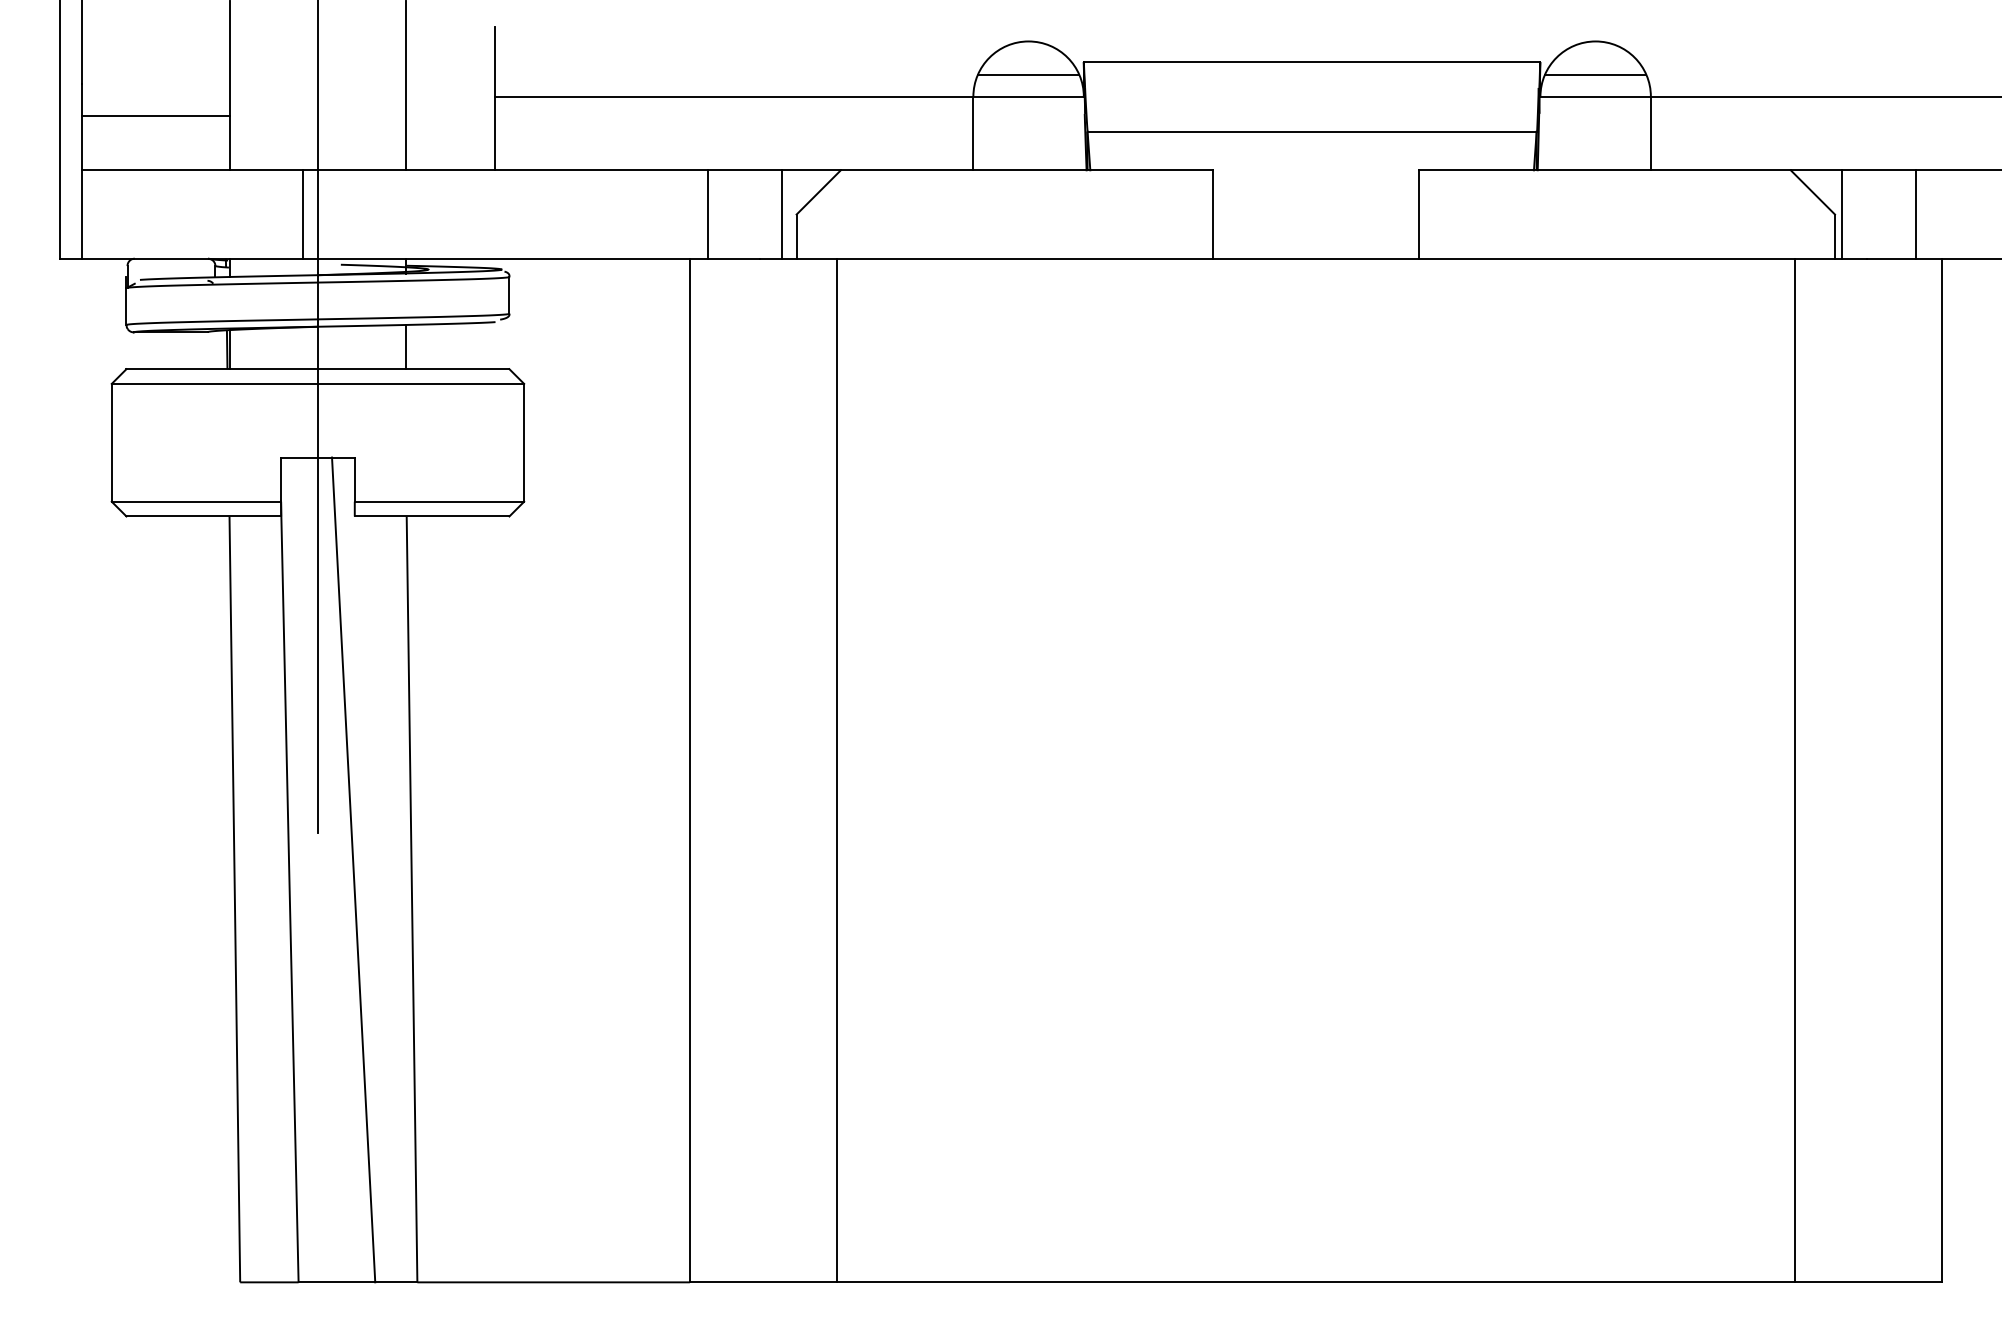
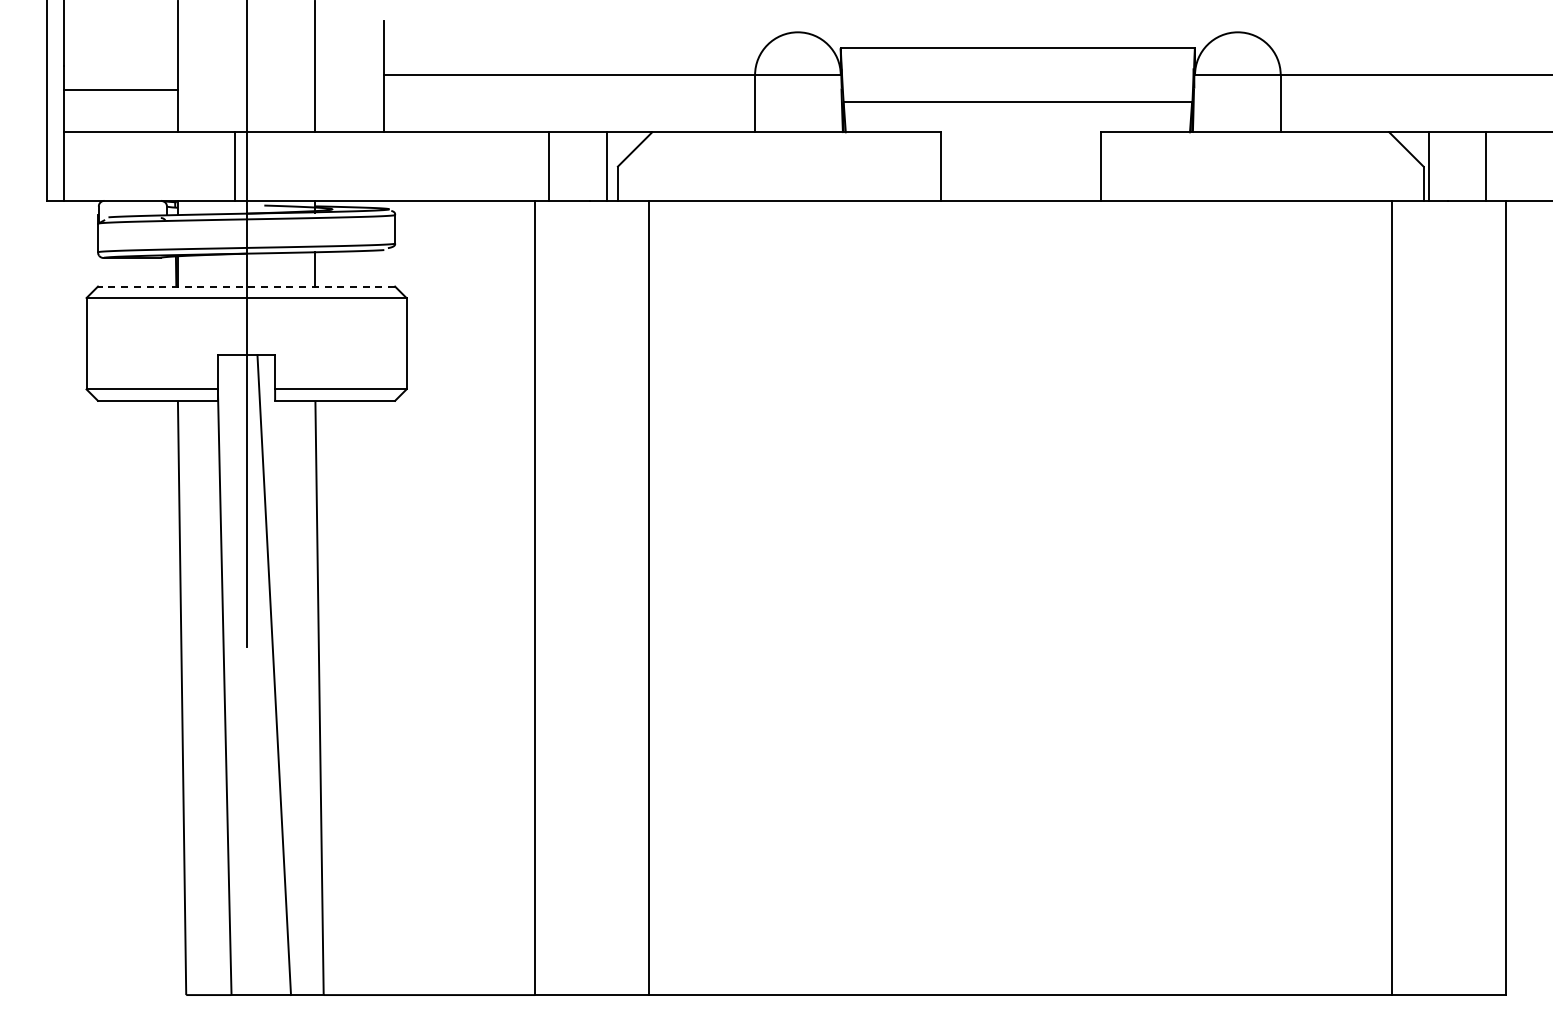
line: (1028, 75) -> (797, 58), removed
line: (1595, 75) -> (1237, 58), removed
line: (317, 369) -> (246, 286), solid -> dashed

